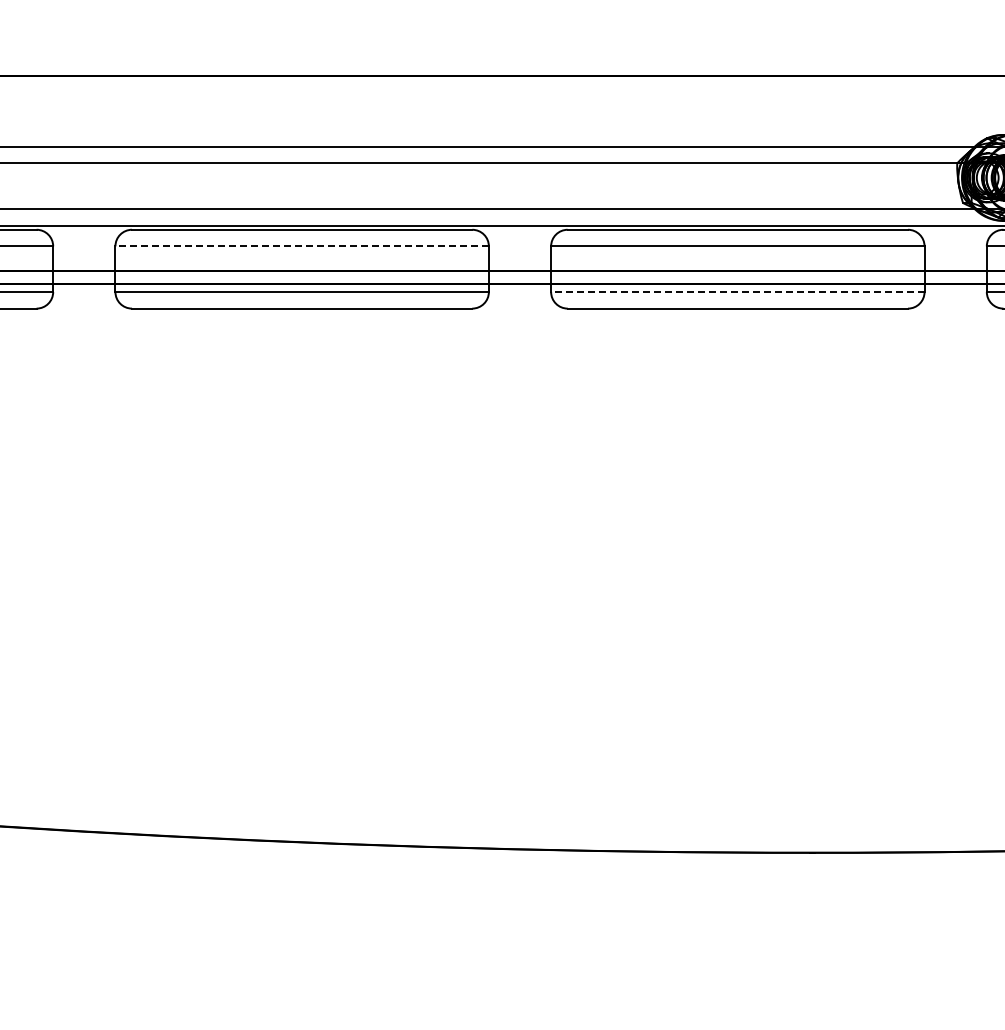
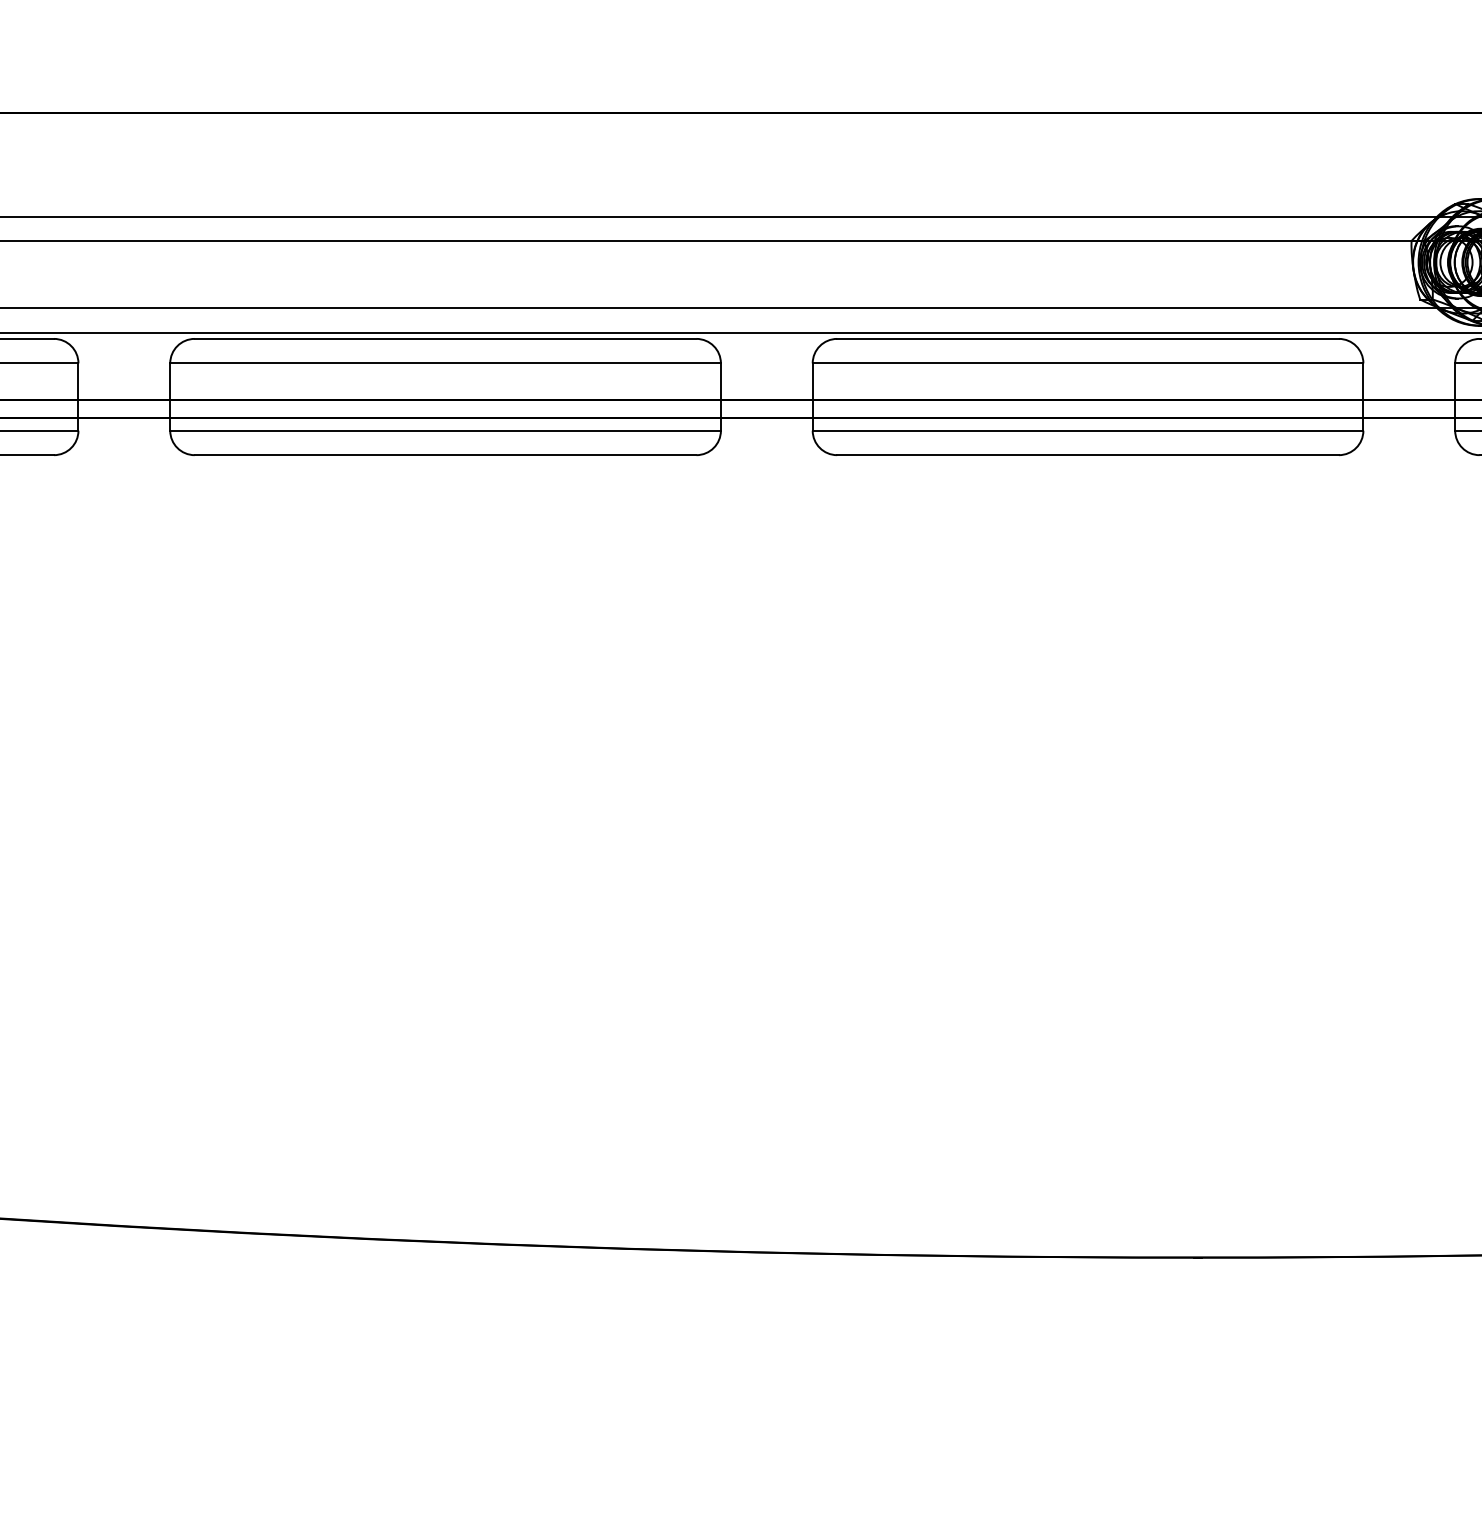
line: (302, 246) -> (446, 363), dashed -> solid
line: (737, 292) -> (1087, 431), dashed -> solid

